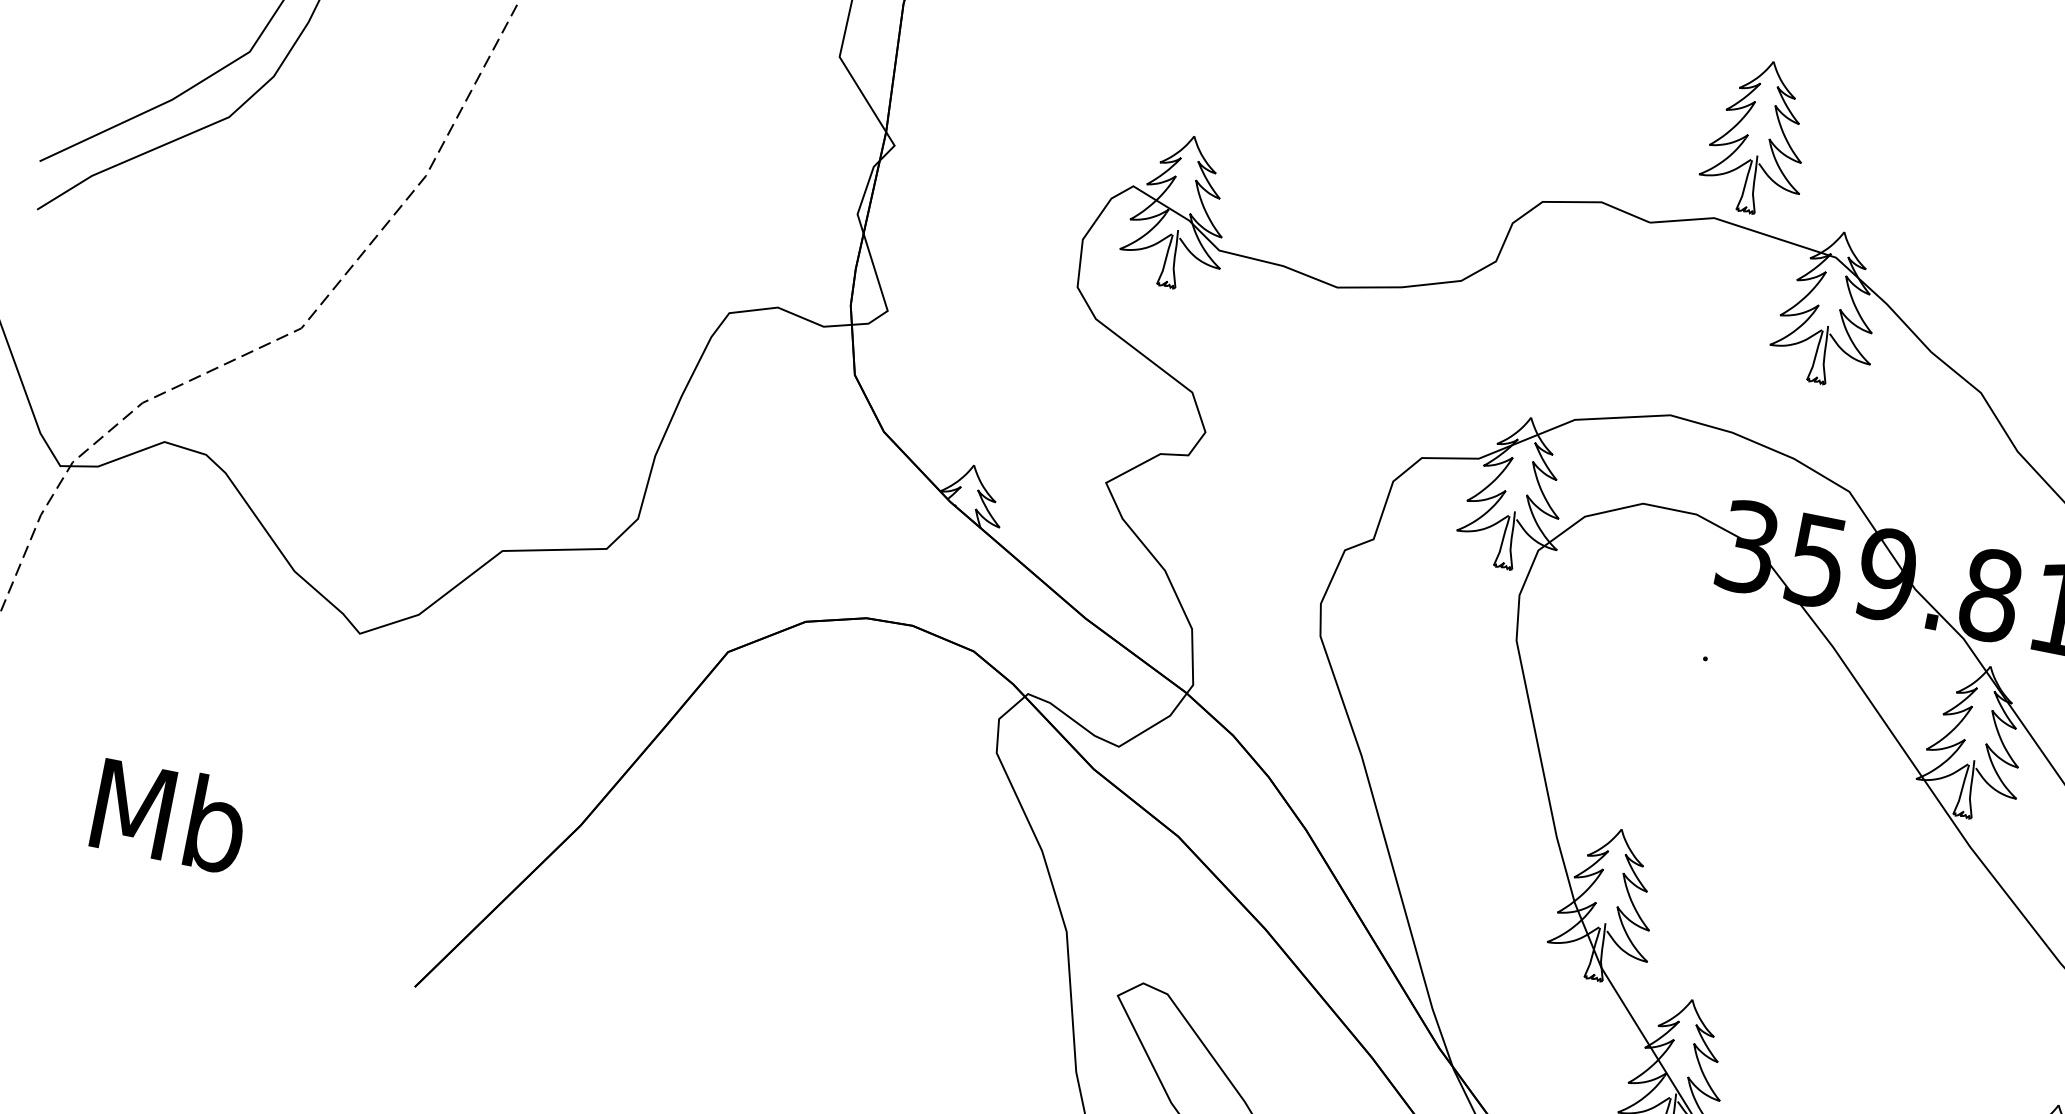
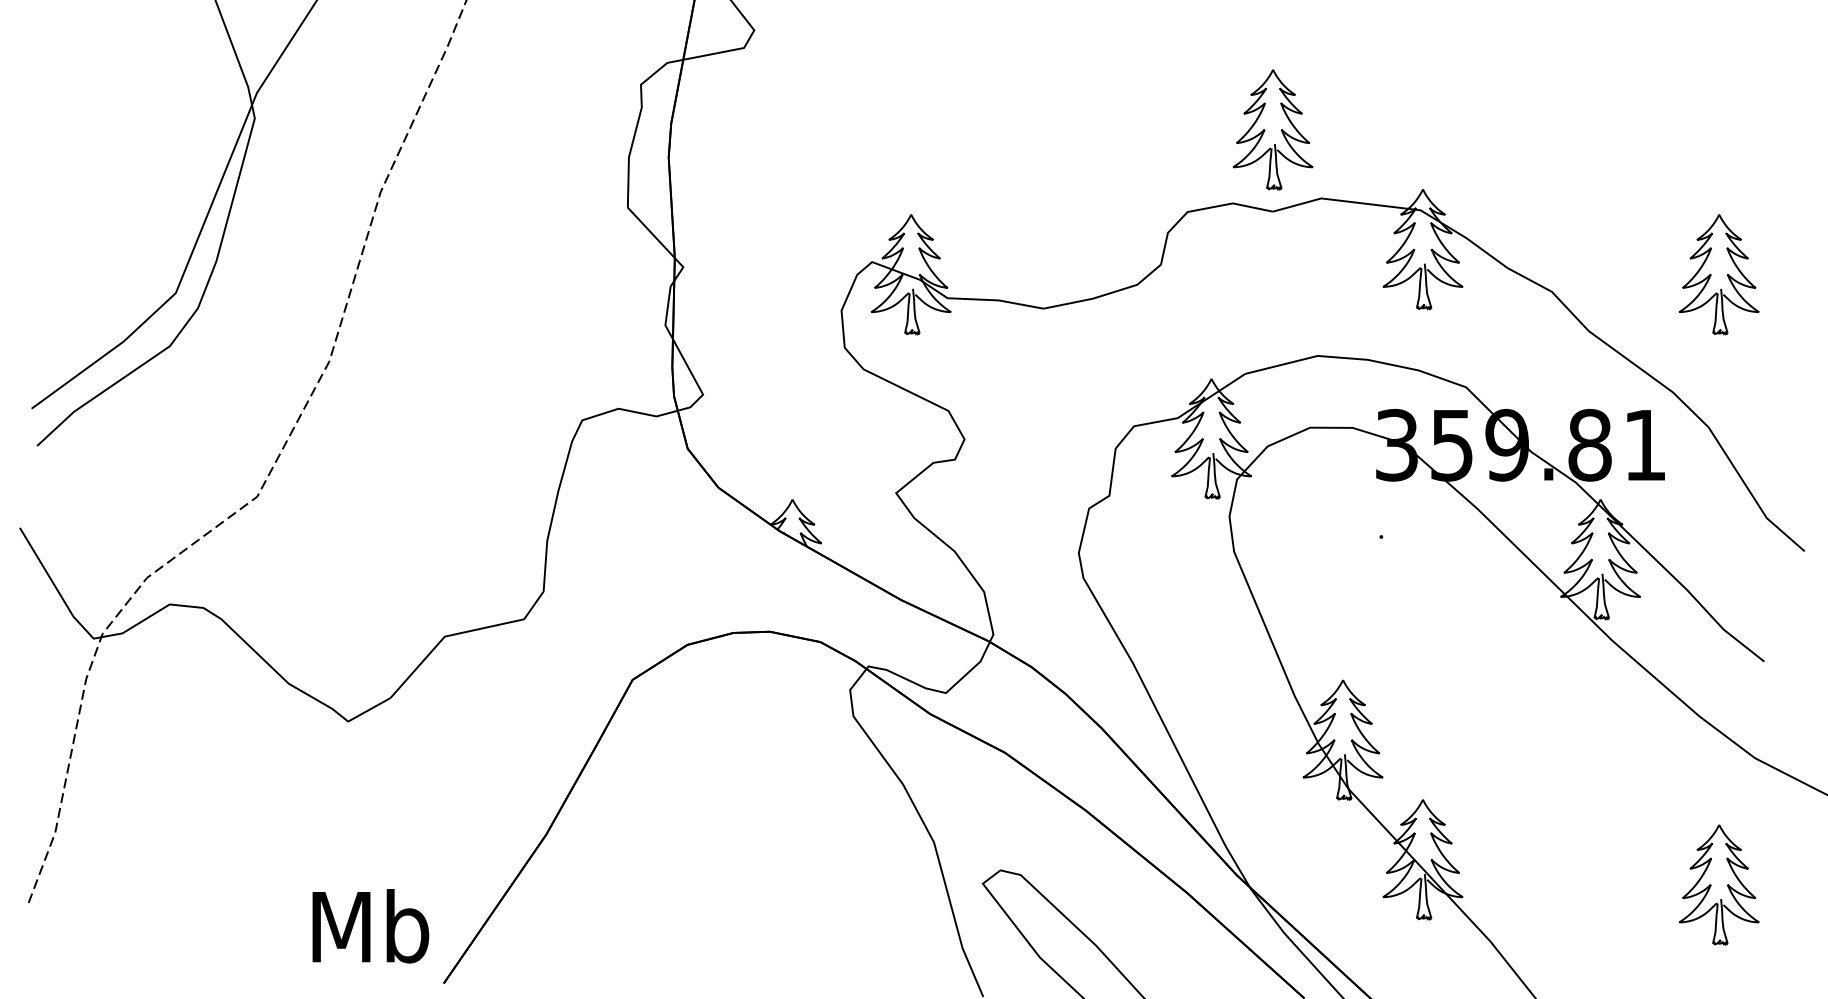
part: (1758, 136) -> (1272, 129), moved
text: (169, 815) -> (370, 926), moved

